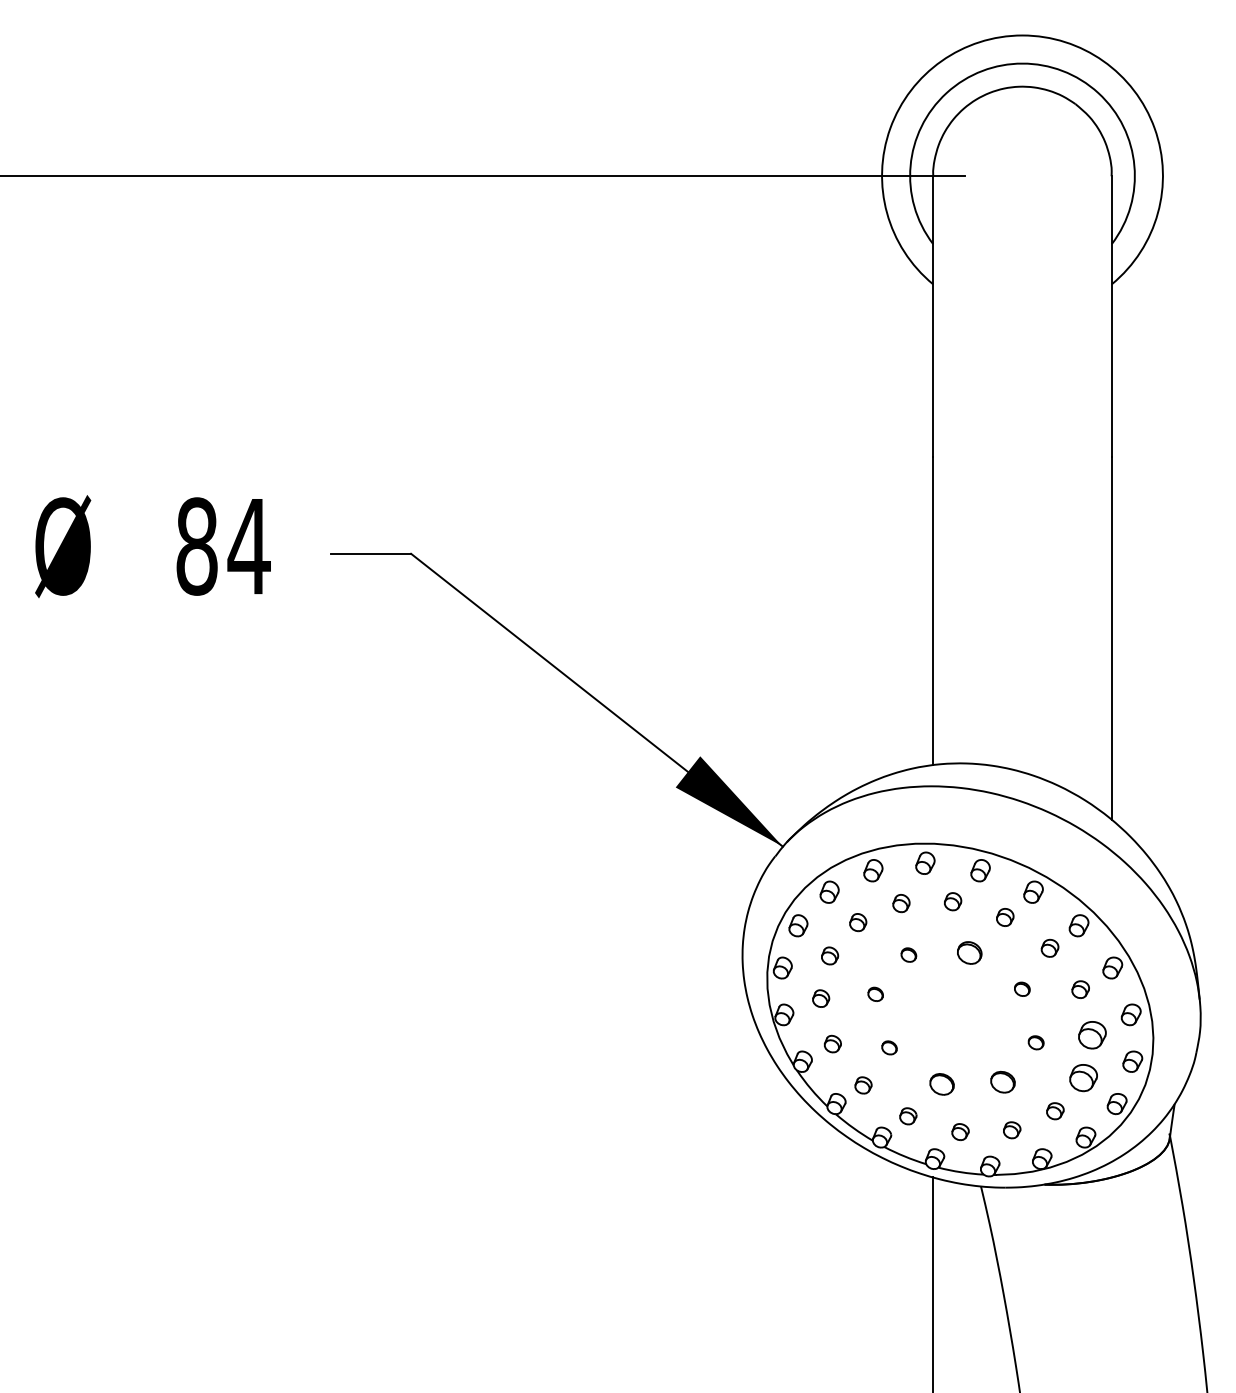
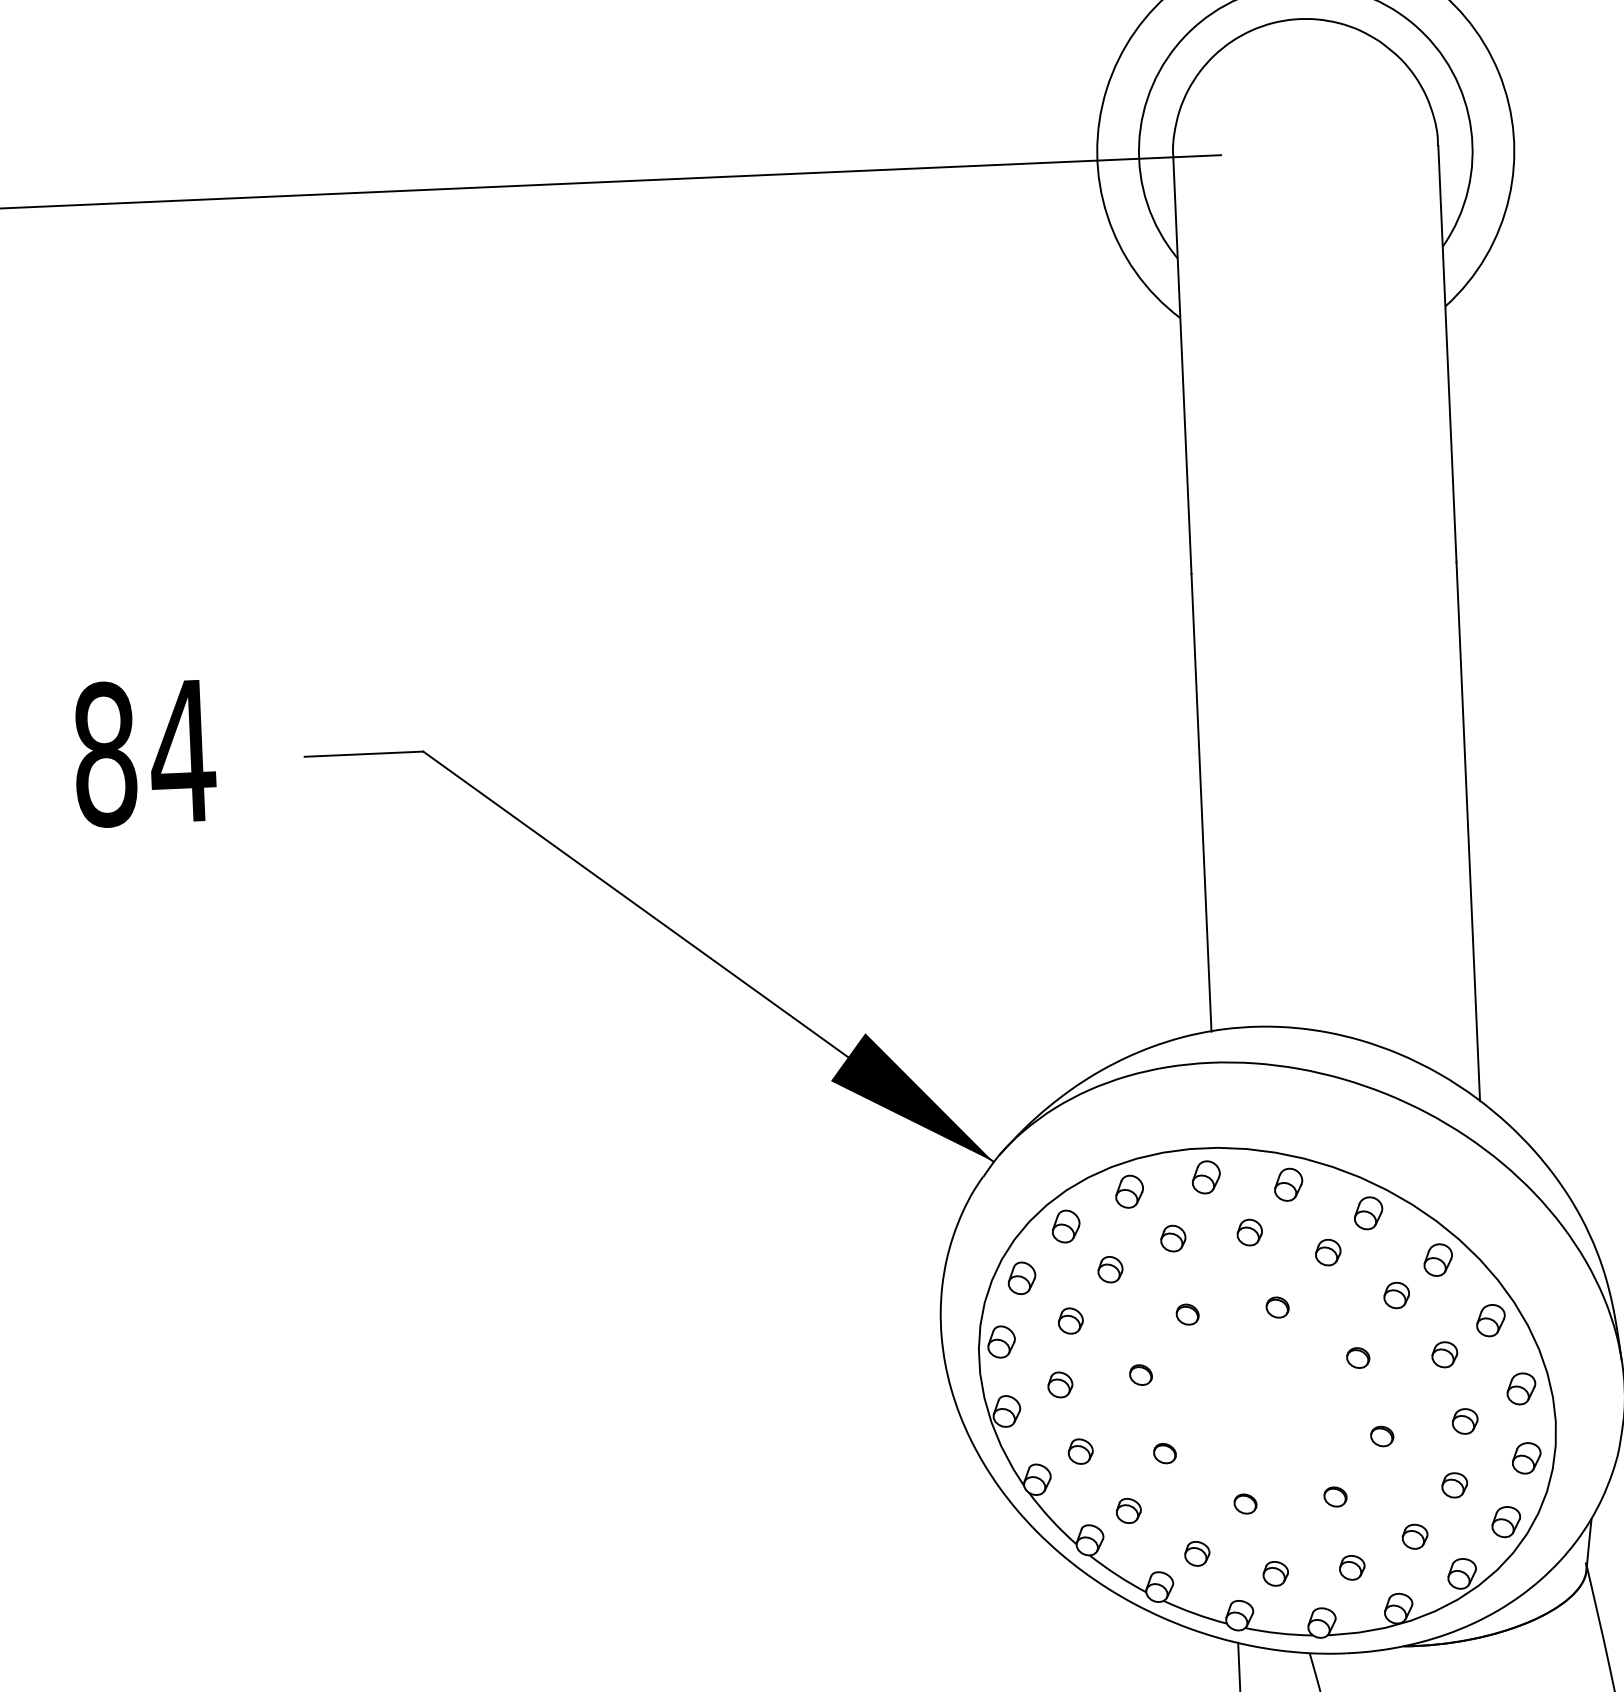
part: (969, 952) -> (1277, 1306), size x0.62
part: (1092, 1034) -> (1465, 1420), size x0.62
part: (1083, 1077) -> (1454, 1484), size x0.62
part: (1002, 1081) -> (1334, 1496), size x0.62
part: (942, 1083) -> (1245, 1502), size x0.62

